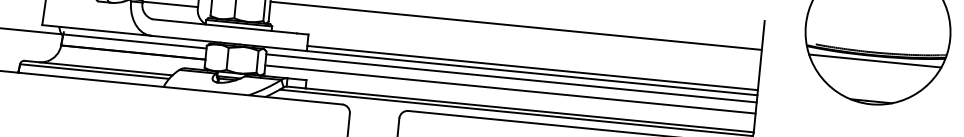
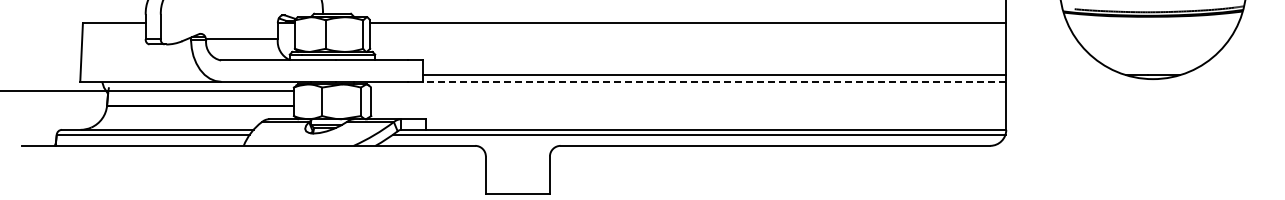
line: (874, 61) -> (1152, 23), removed
line: (532, 72) -> (714, 81), solid -> dashed
line: (511, 78) -> (688, 91), removed
line: (510, 89) -> (688, 105), removed

